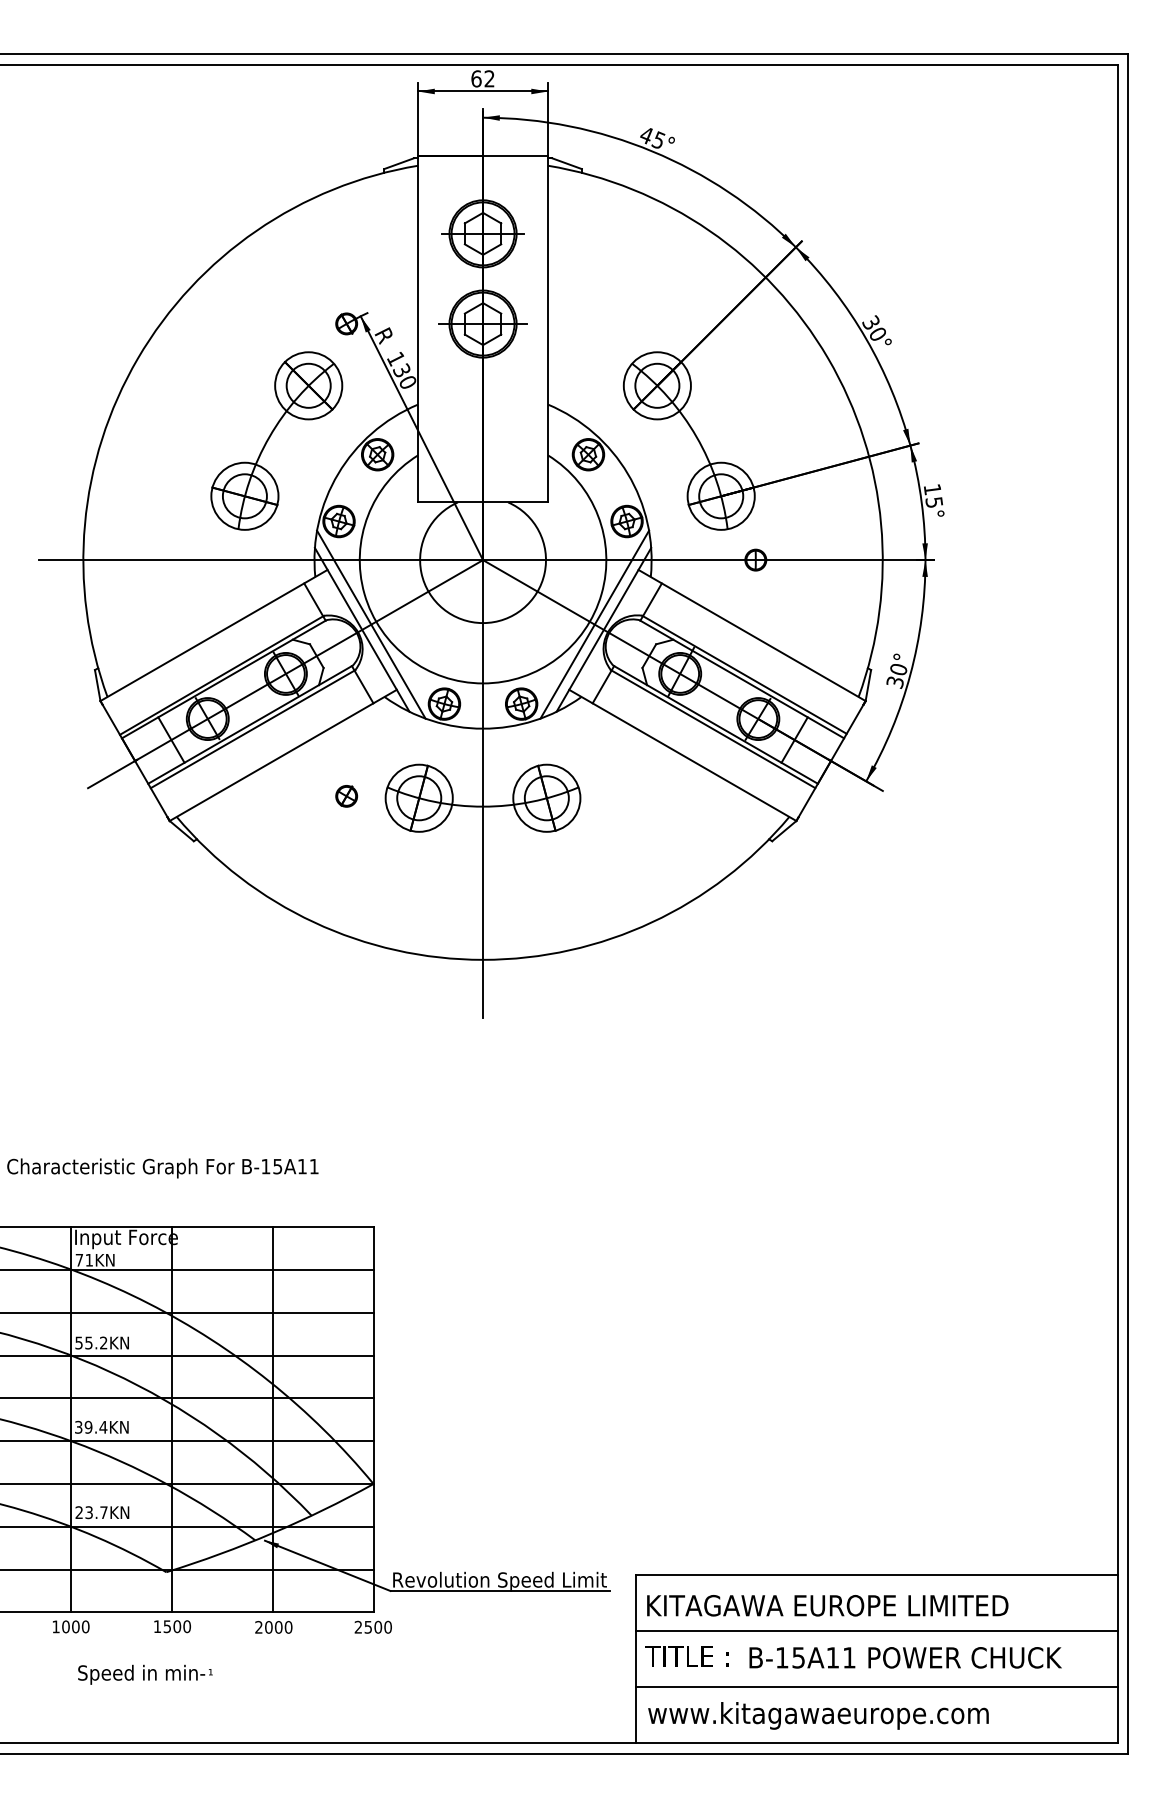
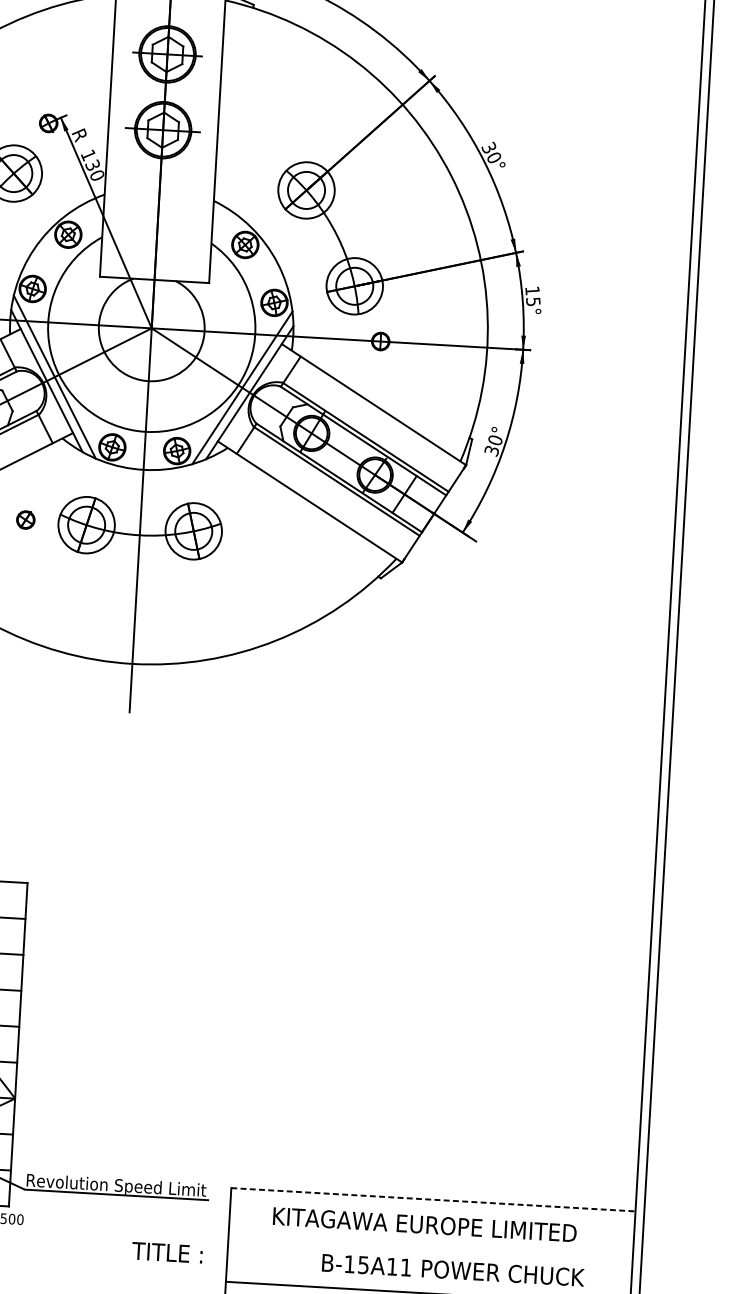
line: (877, 1575) -> (433, 1199), solid -> dashed
text: (827, 1605) -> (424, 1224), moved
line: (876, 1631) -> (430, 1246), removed
text: (686, 1656) -> (167, 1252), moved

